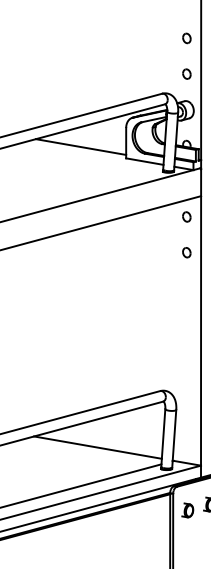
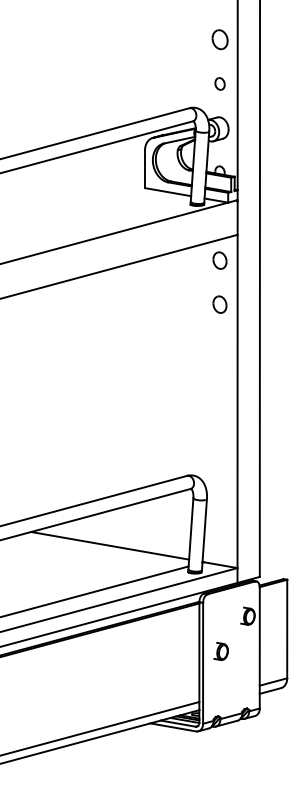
part: (186, 38) -> (219, 39), size x1.6
line: (81, 146) -> (89, 173), removed
part: (186, 216) -> (219, 260), size x1.4
part: (186, 252) -> (219, 304), size x1.4
part: (187, 510) -> (220, 651), moved

